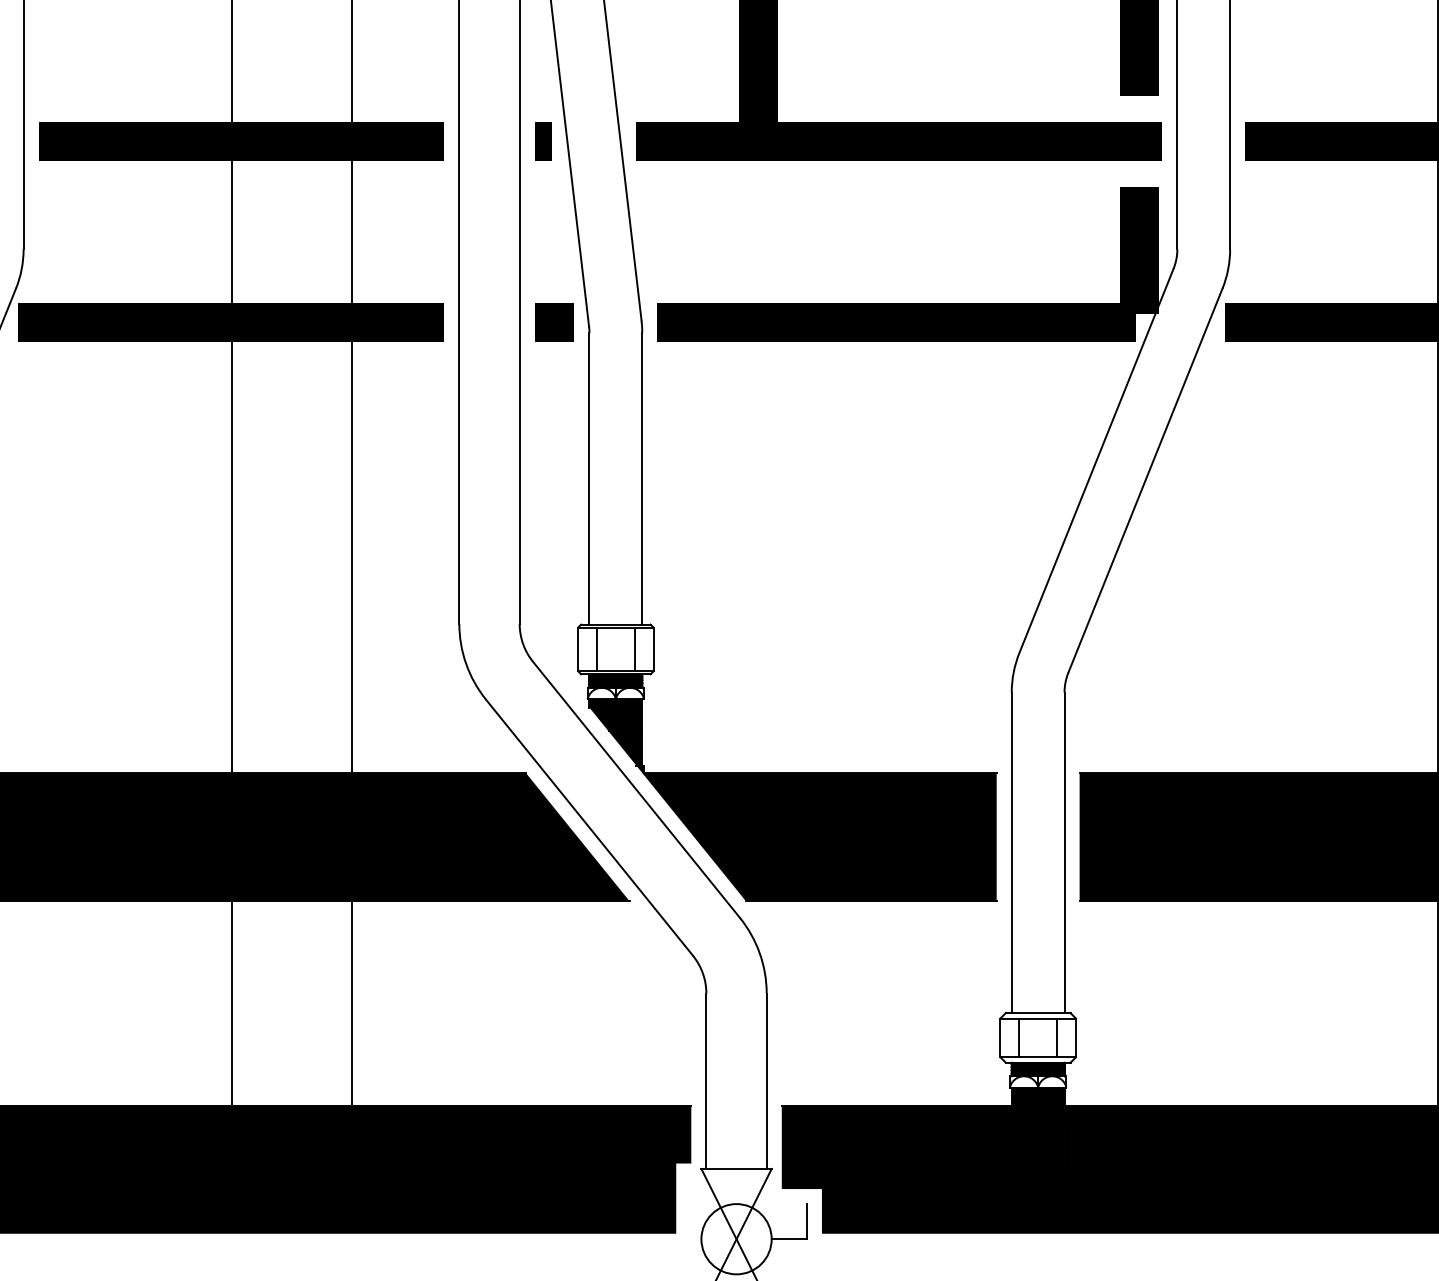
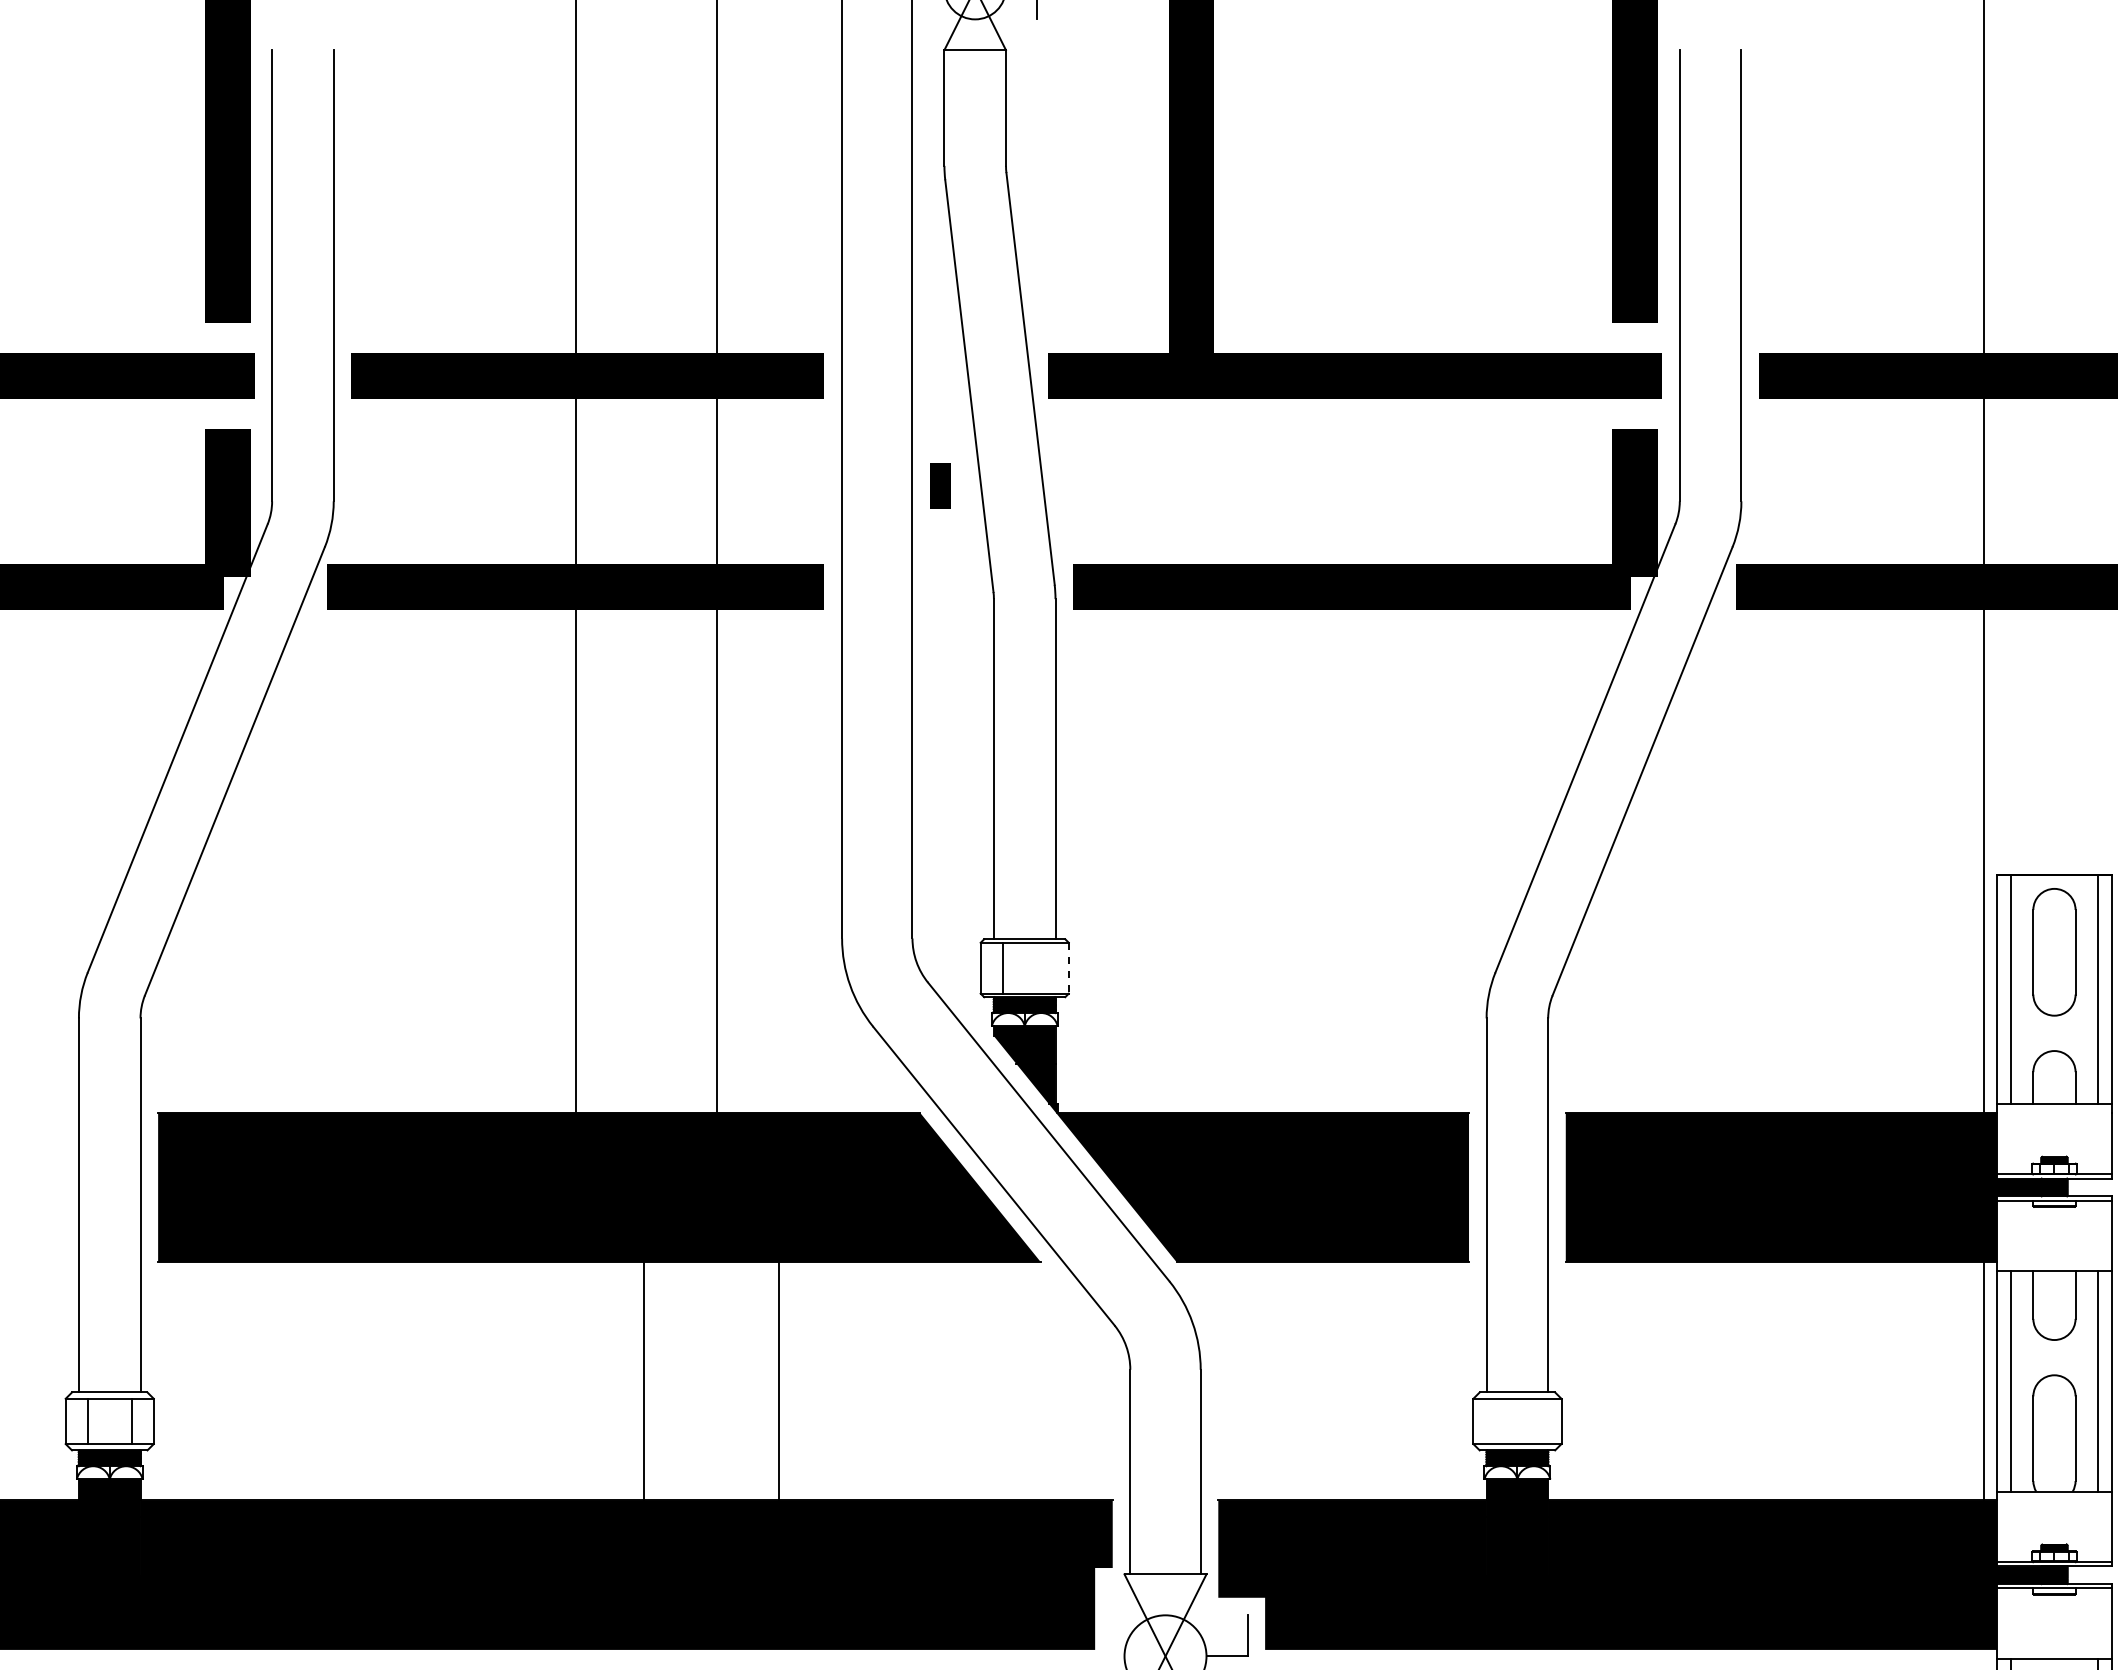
line: (543, 141) -> (940, 485), moved
line: (553, 322) -> (952, 586), removed
line: (634, 648) -> (1046, 967), removed
line: (653, 649) -> (1068, 968), solid -> dashed
line: (231, 1003) -> (644, 1381), moved
line: (352, 1003) -> (779, 1381), moved
line: (1019, 1037) -> (1495, 1421), removed
line: (1057, 1037) -> (1539, 1421), removed

